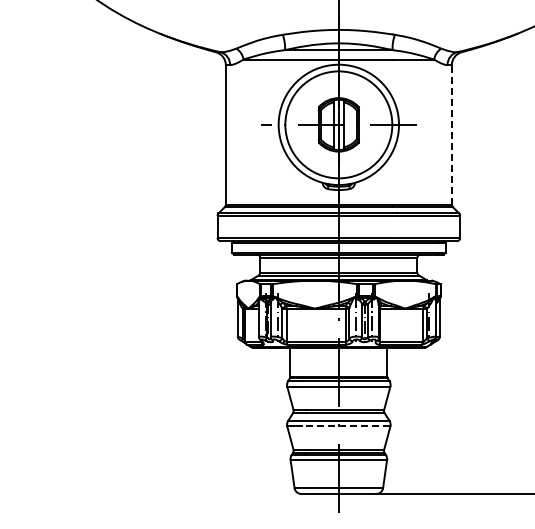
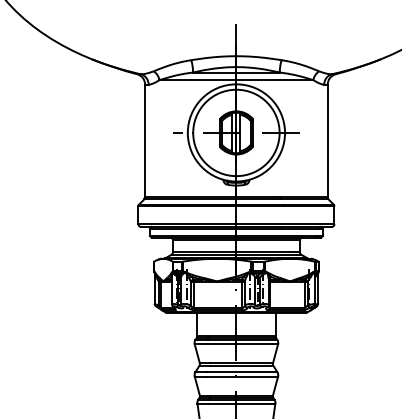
line: (451, 134) -> (327, 140), dashed -> solid
line: (345, 426) -> (241, 376), dashed -> solid

